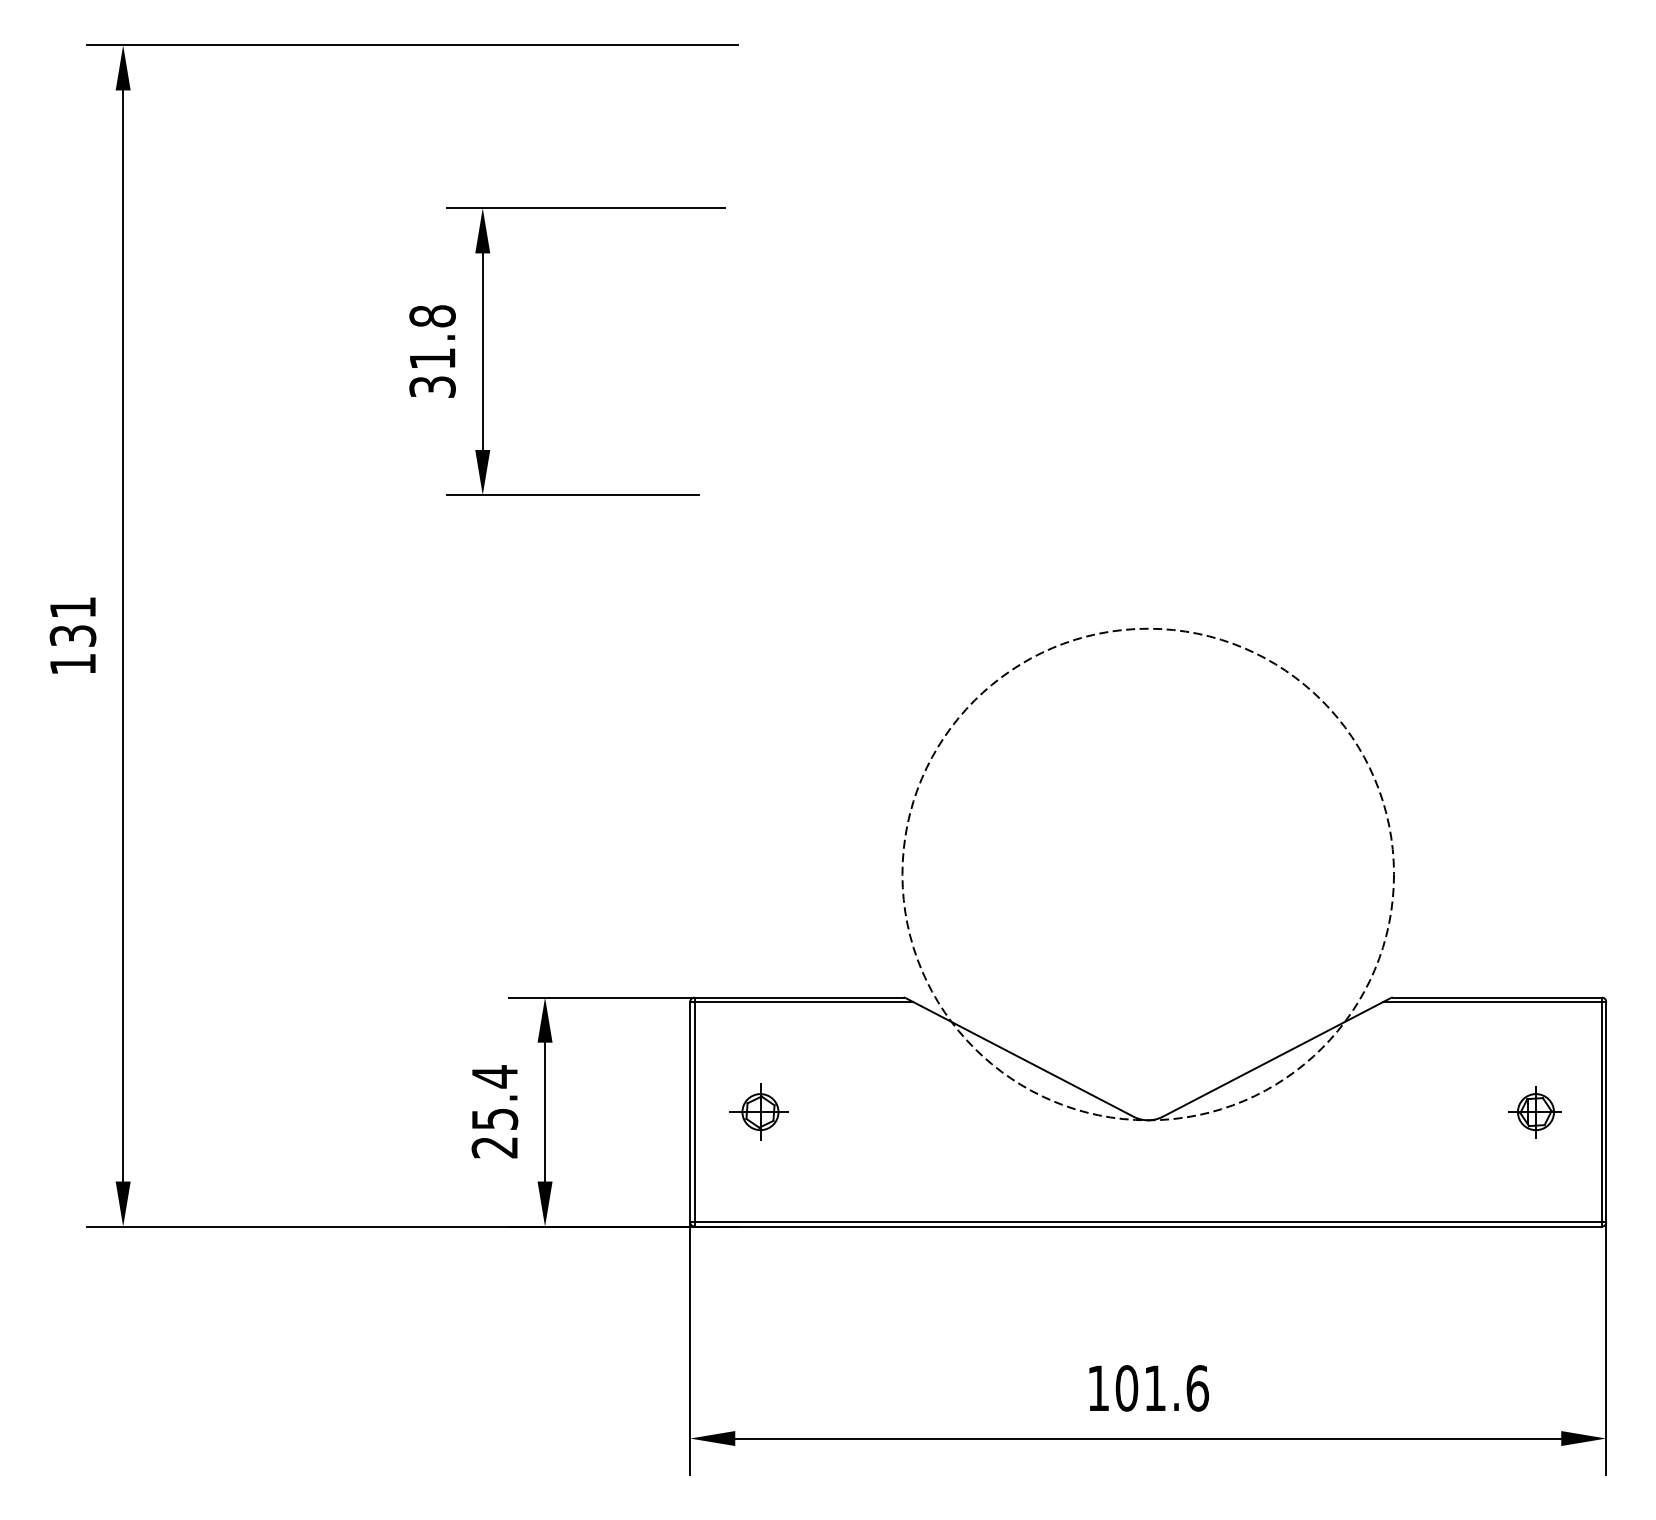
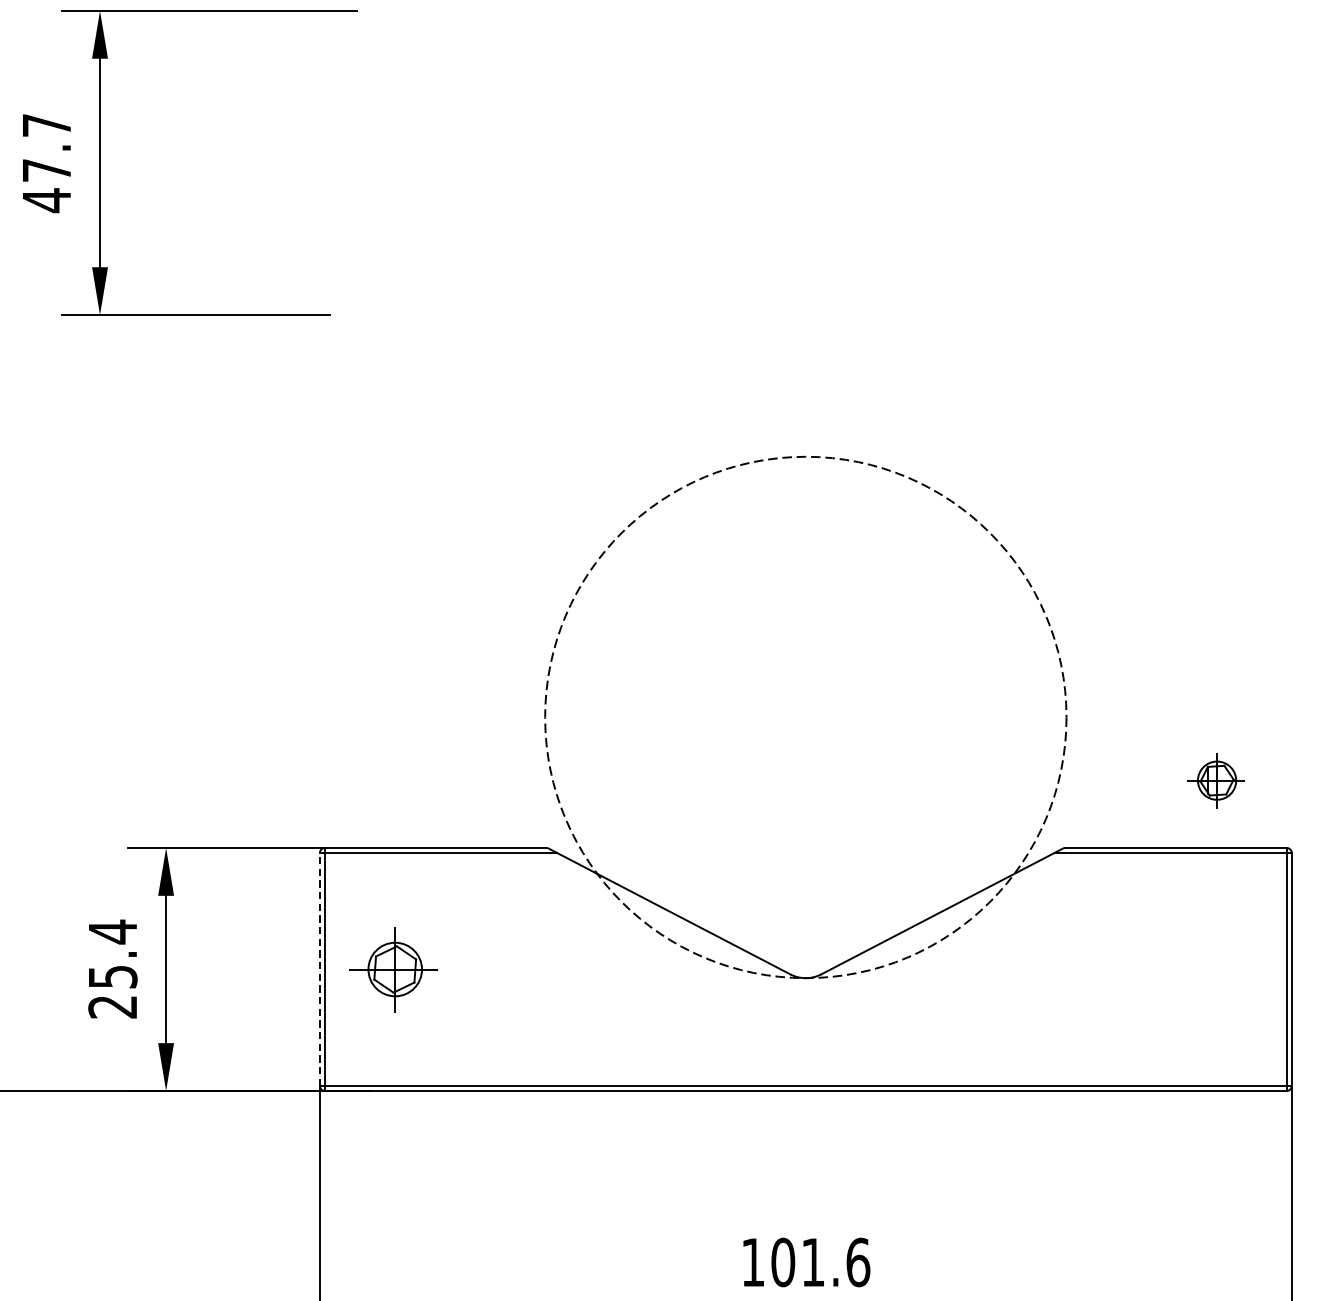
text: (432, 351) -> (46, 162), 31.8 -> 47.7
line: (690, 1111) -> (320, 968), solid -> dashed
part: (758, 1111) -> (392, 968), size x1.4
part: (1534, 1112) -> (1215, 781), moved

